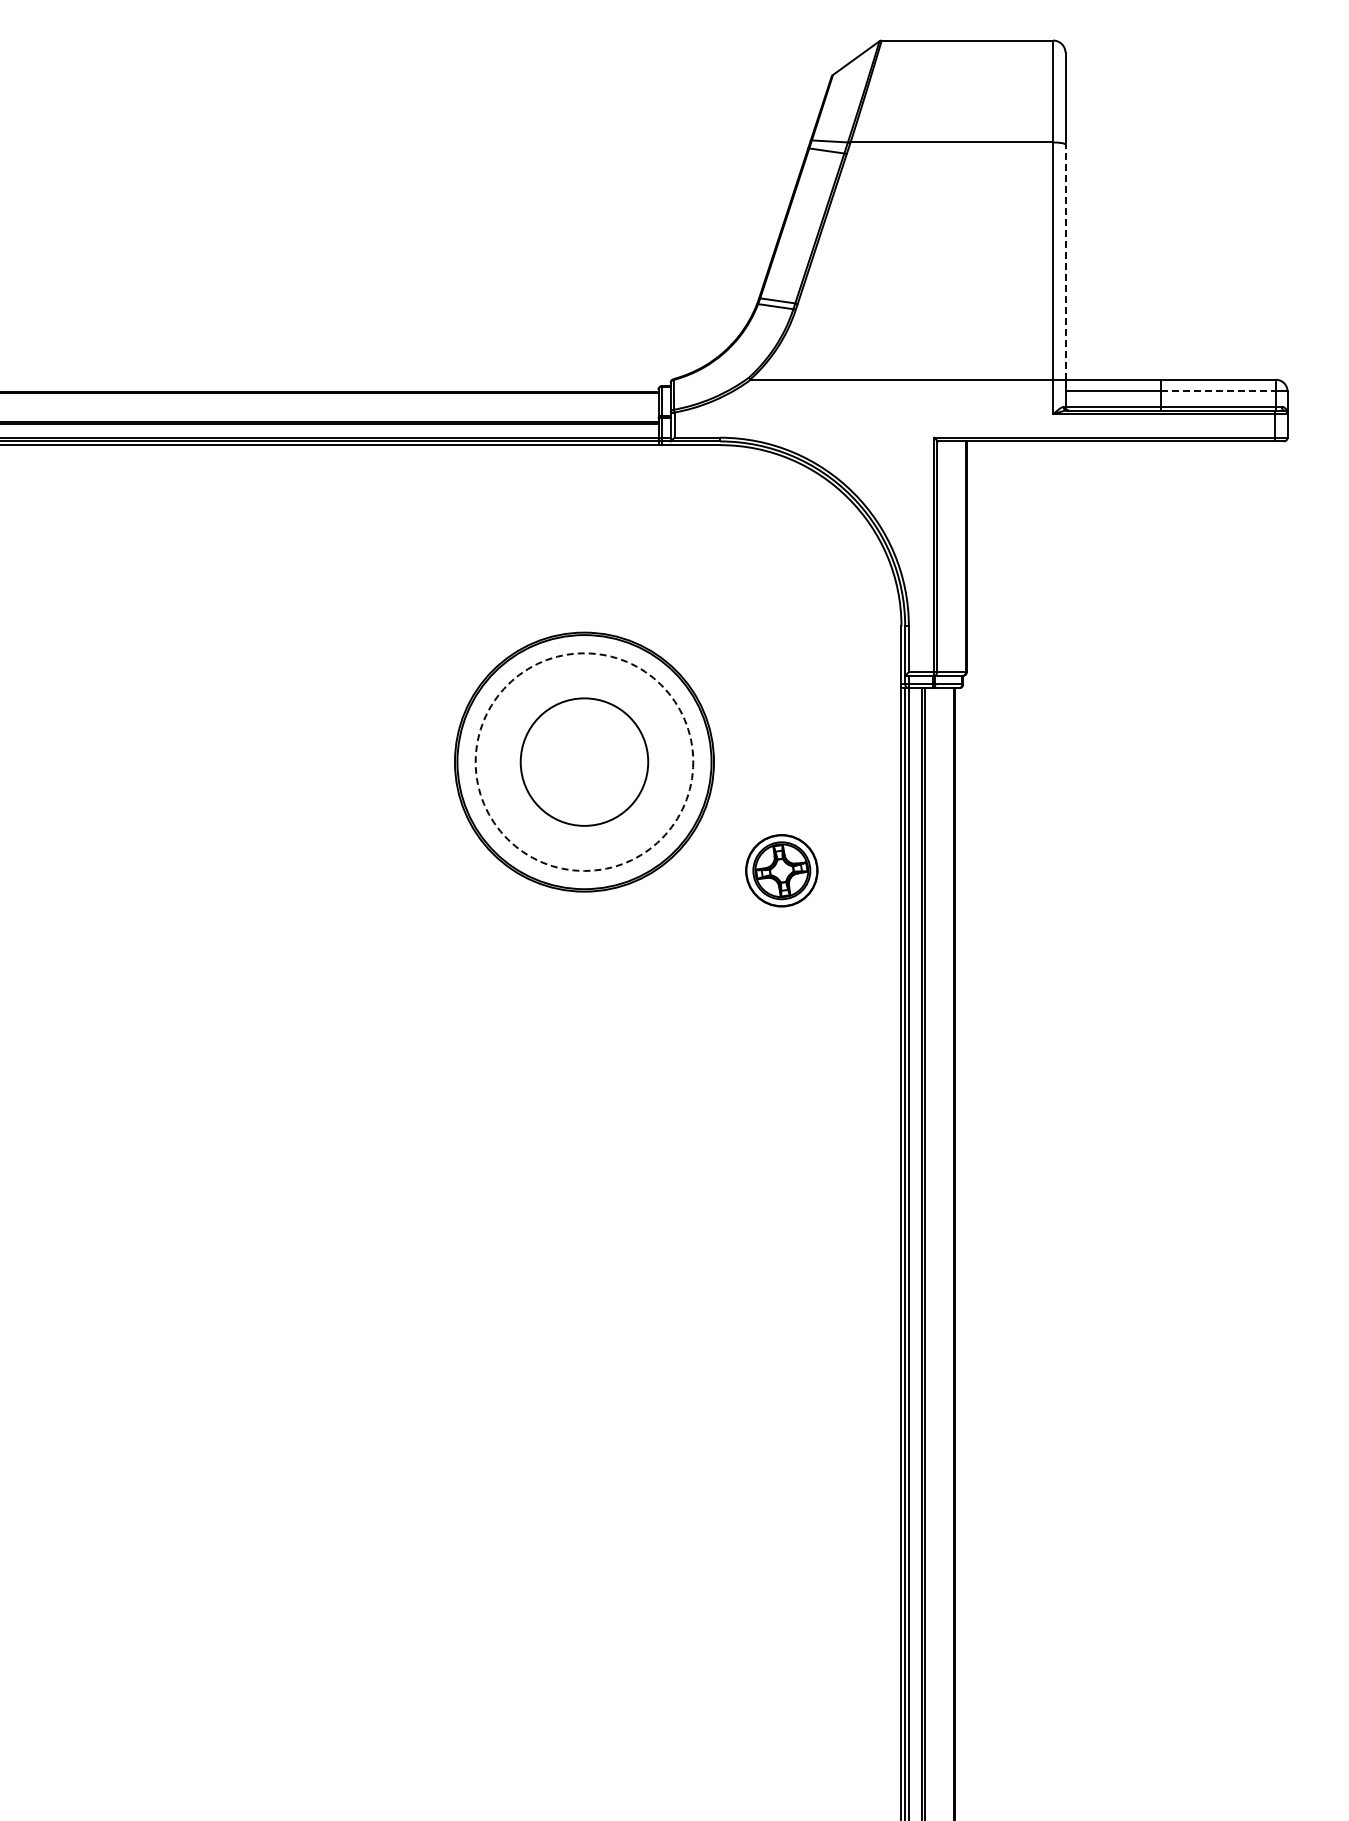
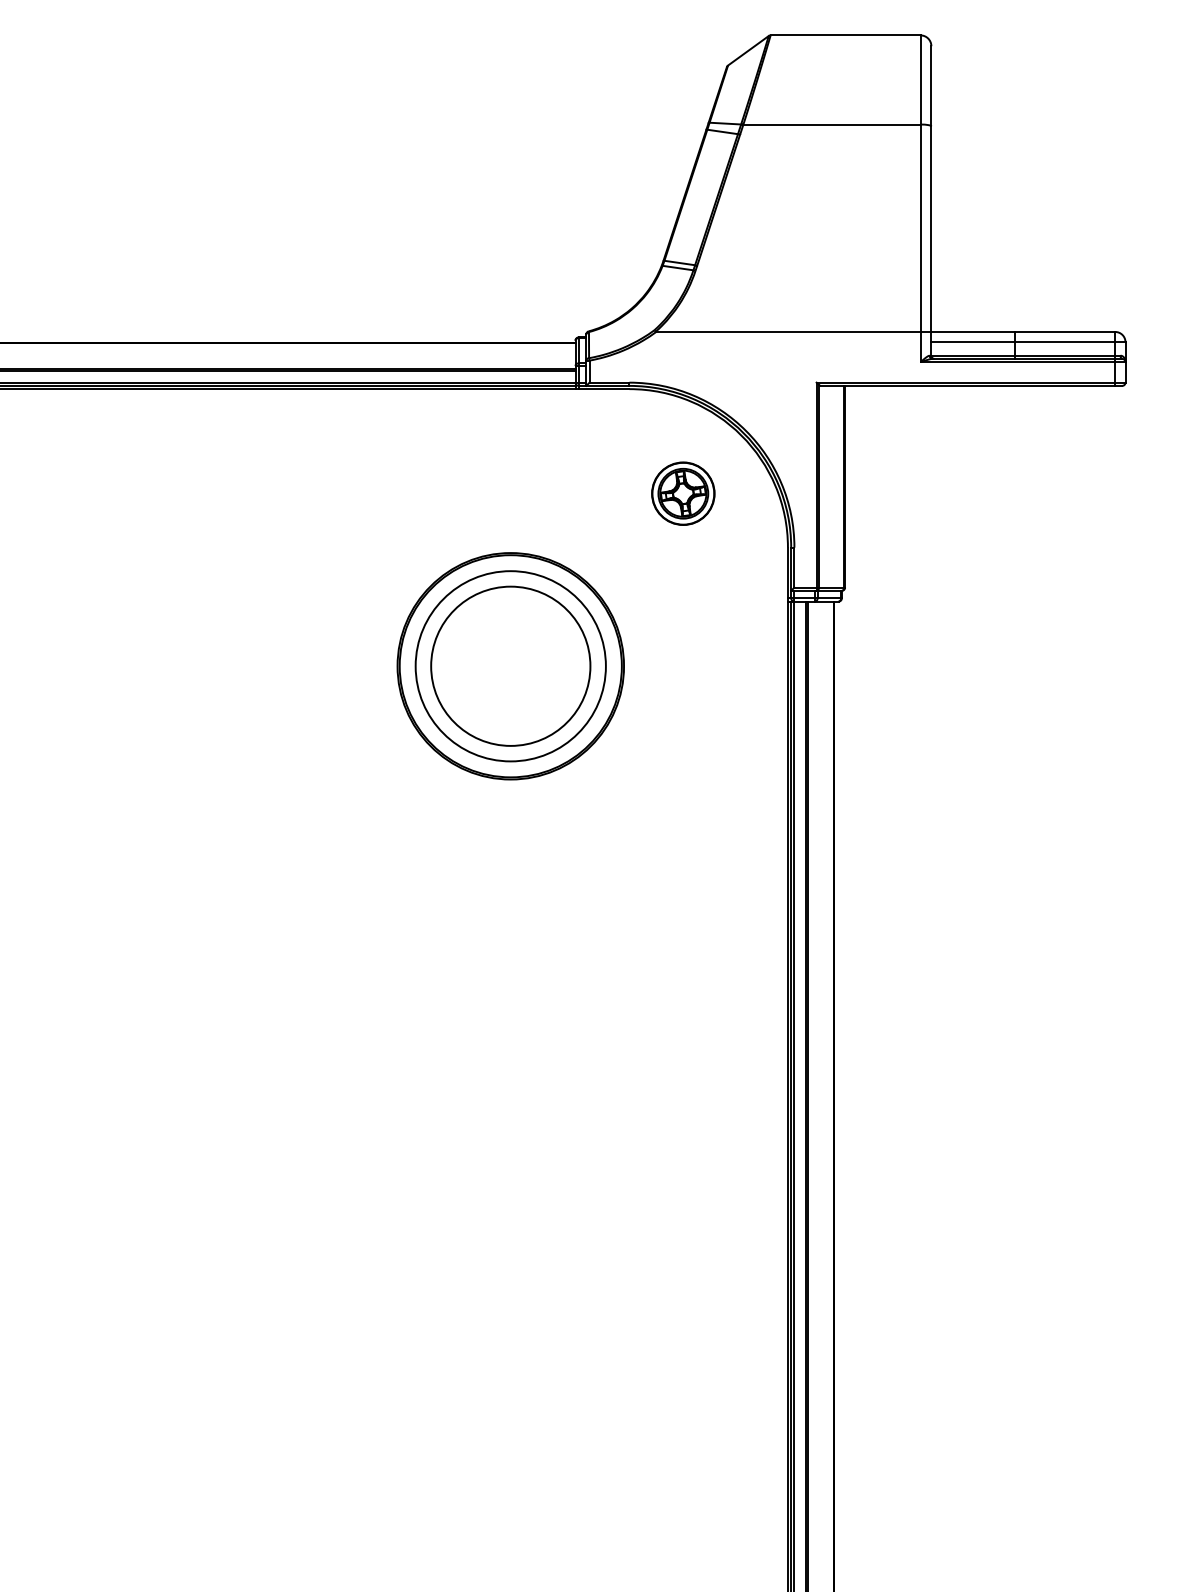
line: (1065, 262) -> (931, 229), dashed -> solid
line: (1218, 391) -> (1065, 342), dashed -> solid
circle: (584, 761) -> (510, 665), dashed -> solid
circle: (584, 762) -> (510, 666), size x1.43
part: (781, 870) -> (683, 493), moved

